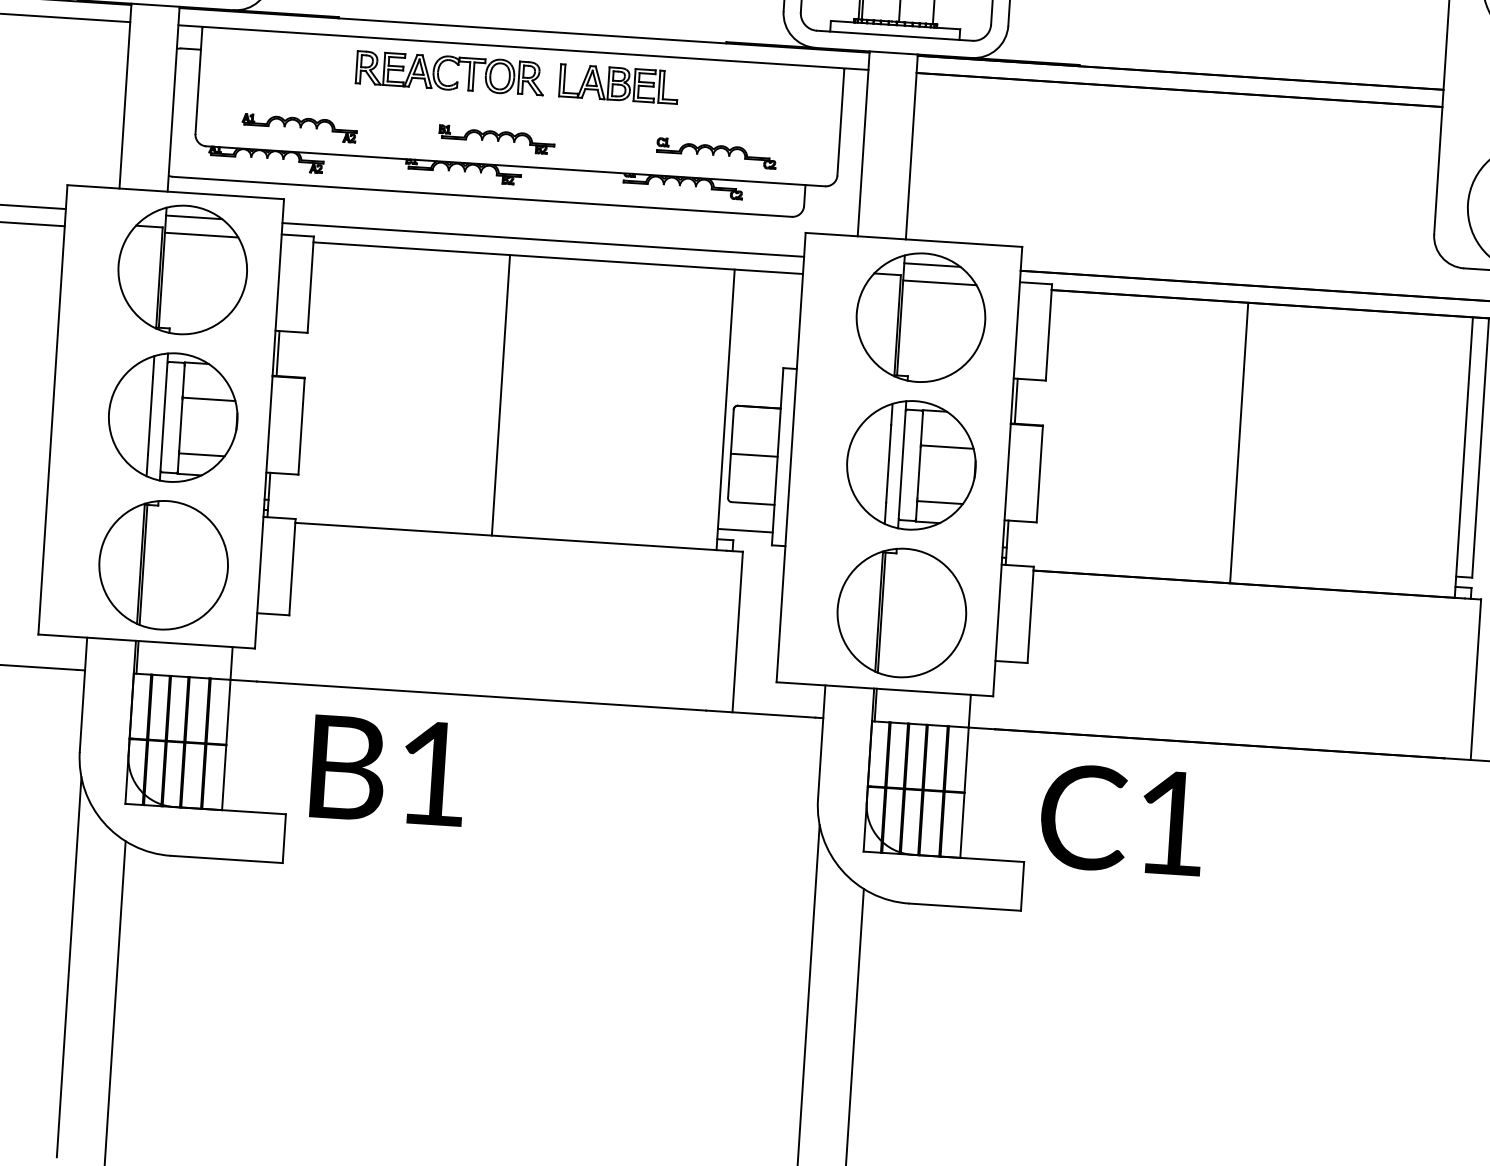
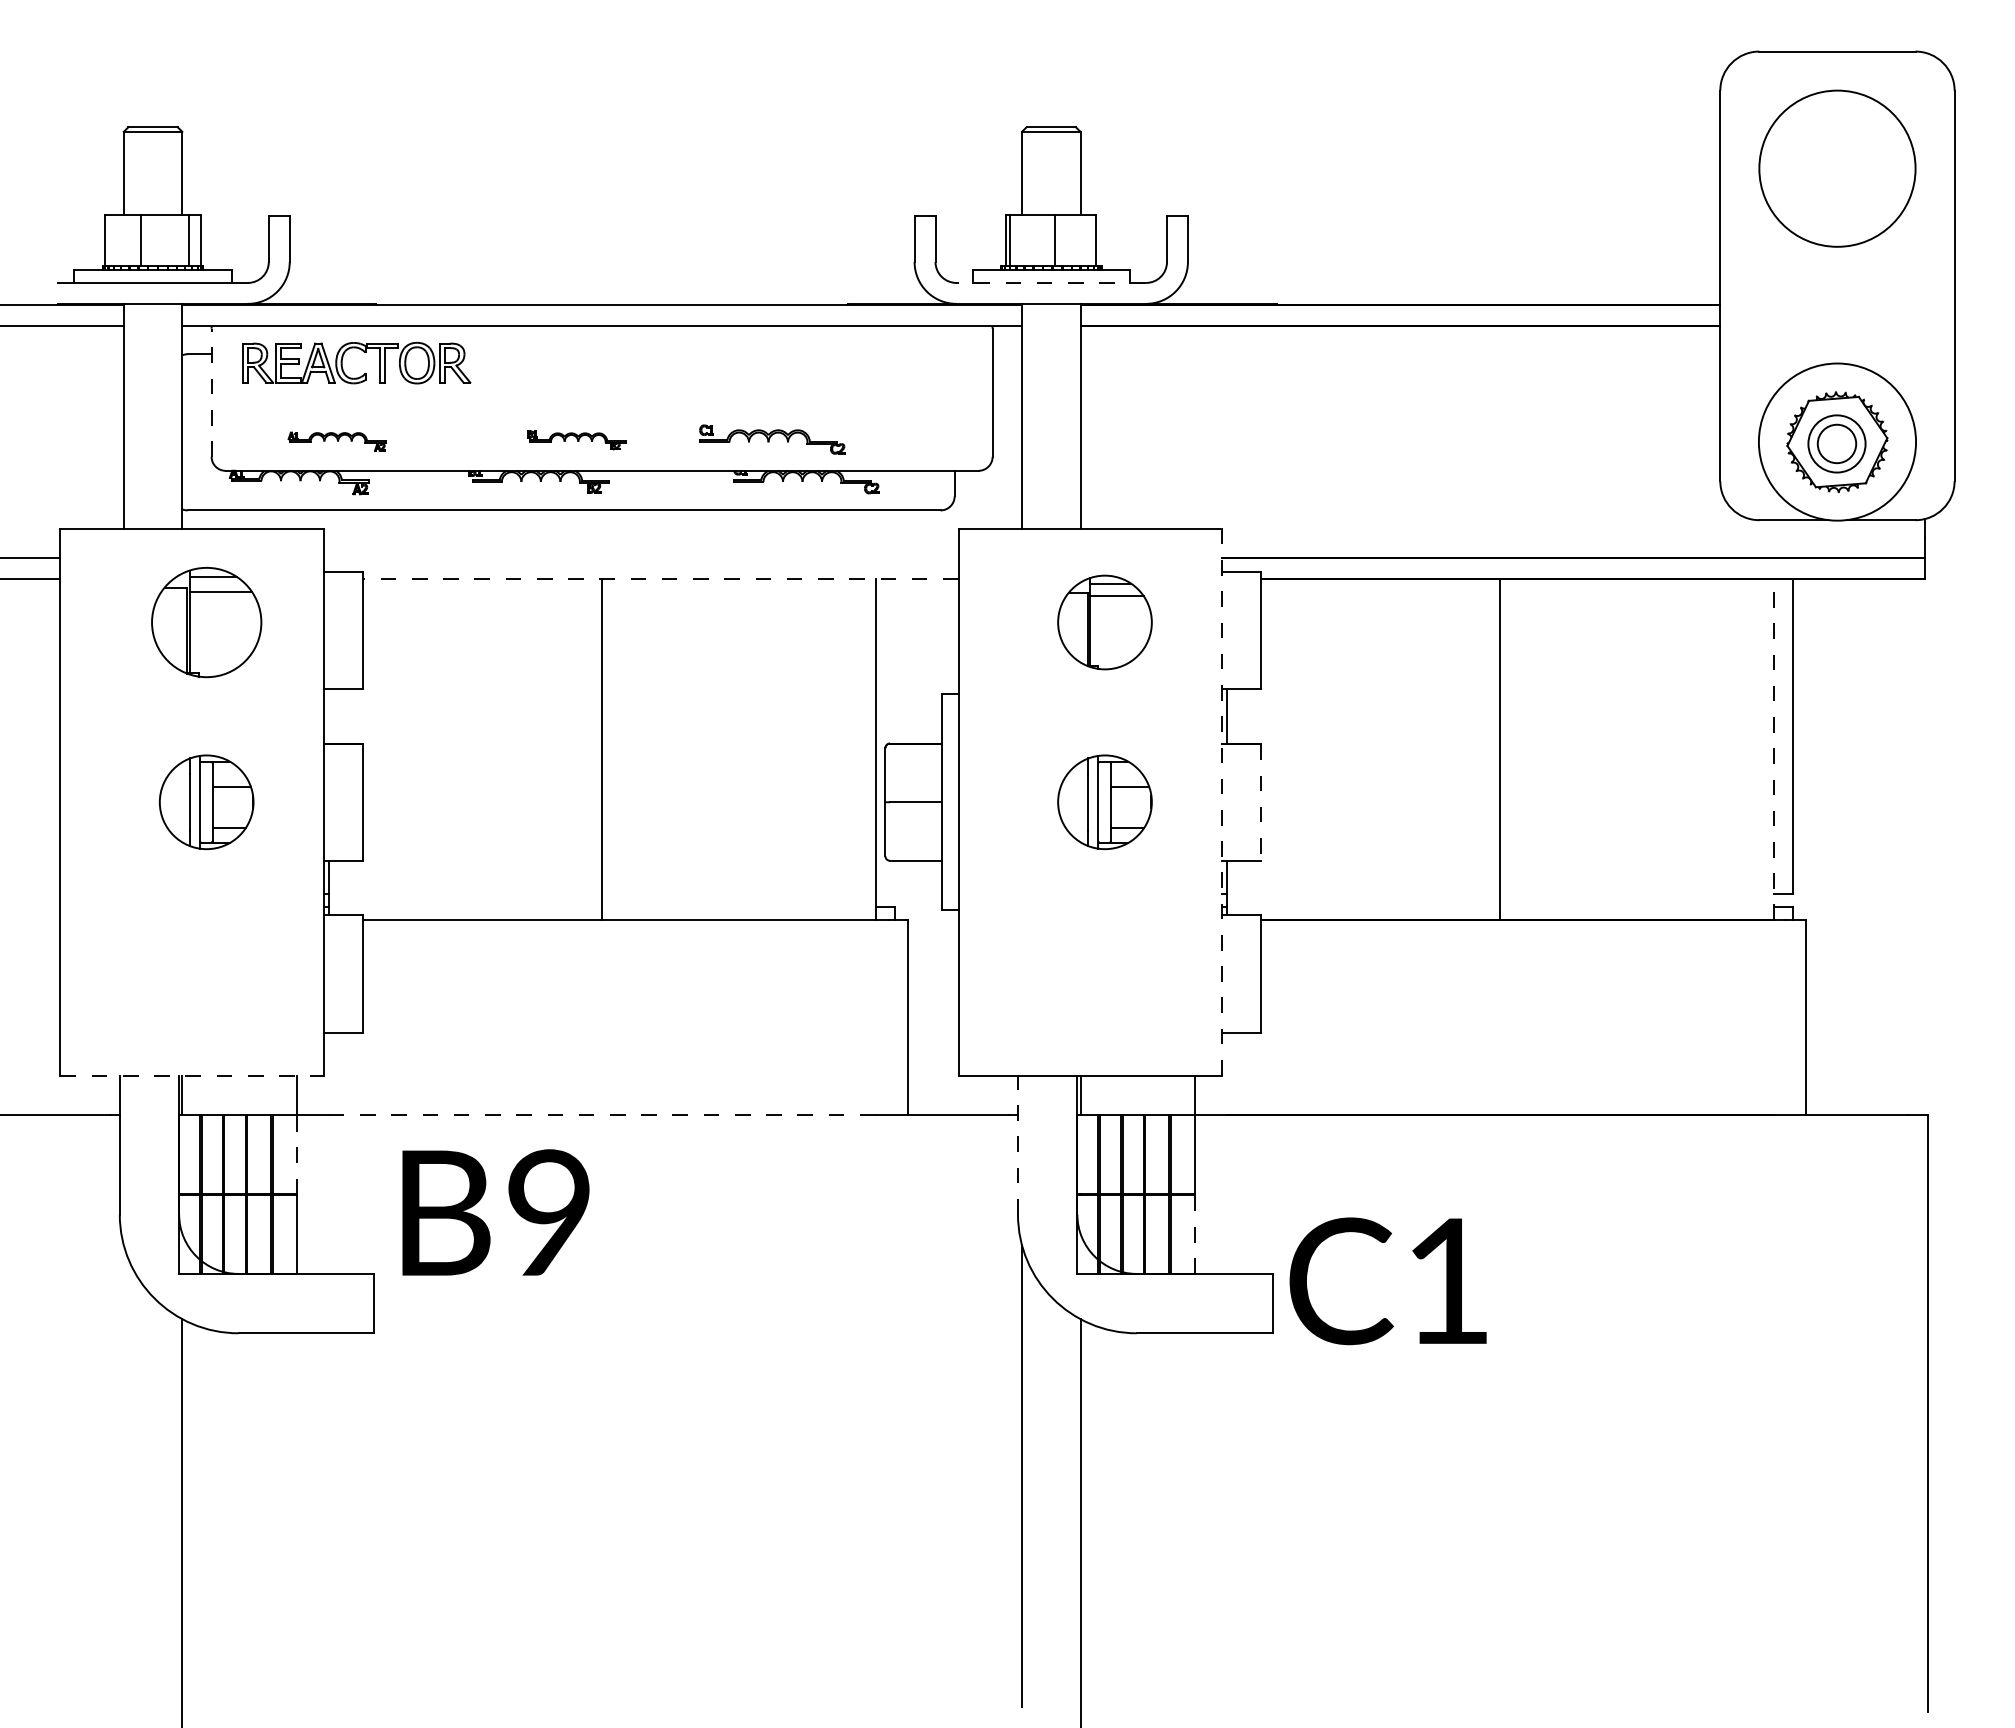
line: (895, 35) -> (1051, 282), solid -> dashed
part: (456, 64) -> (363, 352), moved
line: (198, 81) -> (211, 392), solid -> dashed
part: (618, 83) -> (720, 362), removed
part: (298, 128) -> (336, 441), size x0.7
part: (496, 140) -> (576, 440), size x0.7
part: (716, 153) -> (772, 439), moved
line: (542, 239) -> (640, 557), removed
line: (557, 257) -> (660, 578), solid -> dashed
part: (182, 269) -> (206, 622), size x0.7
part: (920, 317) -> (1104, 622), size x0.6
line: (277, 352) -> (328, 715), removed
part: (172, 417) -> (206, 802), size x0.6
line: (1463, 457) -> (1773, 749), solid -> dashed
part: (911, 465) -> (1104, 802), size x0.6
line: (1008, 471) -> (1222, 801), solid -> dashed
line: (1040, 473) -> (1261, 802), solid -> dashed
line: (745, 530) -> (908, 894), removed
part: (163, 565) -> (206, 981), removed
part: (901, 612) -> (1104, 981), removed
line: (146, 641) -> (192, 1075), solid -> dashed
line: (480, 696) -> (601, 1115), solid -> dashed
line: (228, 711) -> (296, 1154), solid -> dashed
line: (822, 742) -> (1018, 1145), solid -> dashed
text: (432, 773) -> (548, 1212), B1 -> B9
text: (1121, 820) -> (1387, 1281), moved
line: (962, 824) -> (1194, 1233), solid -> dashed
line: (68, 967) -> (123, 1476), removed

